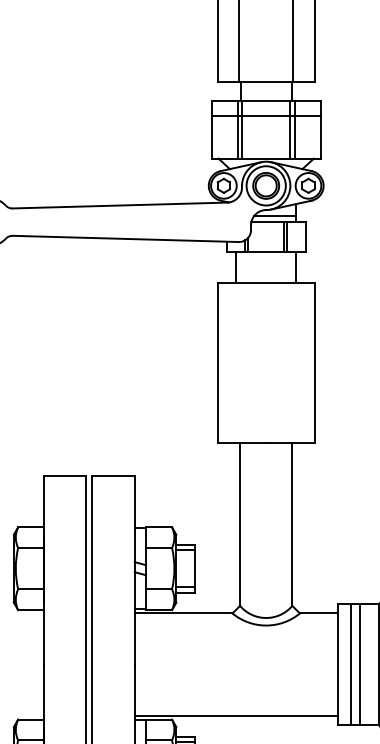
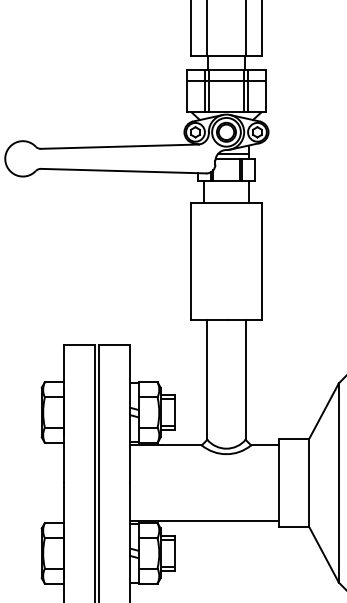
line: (350, 664) -> (288, 482), removed
line: (359, 664) -> (294, 482), removed

